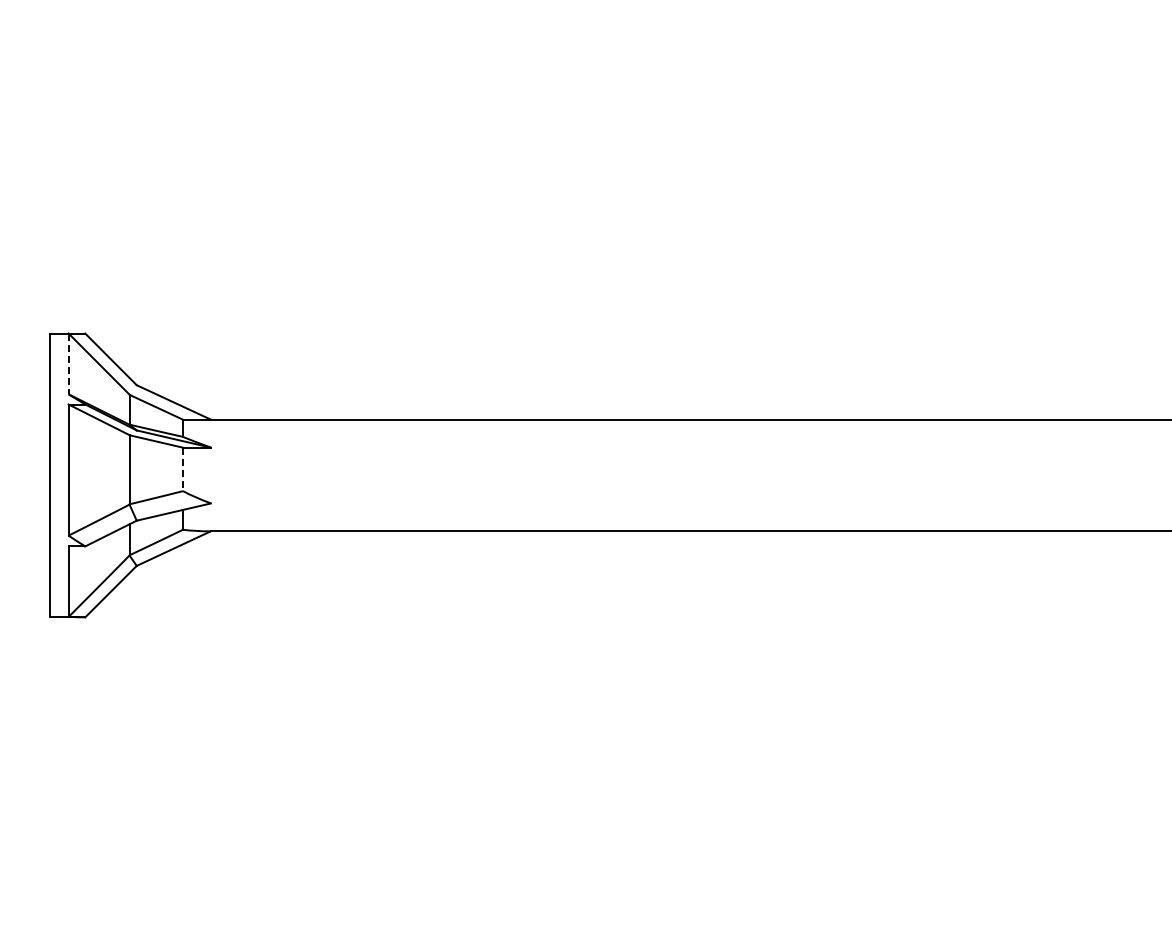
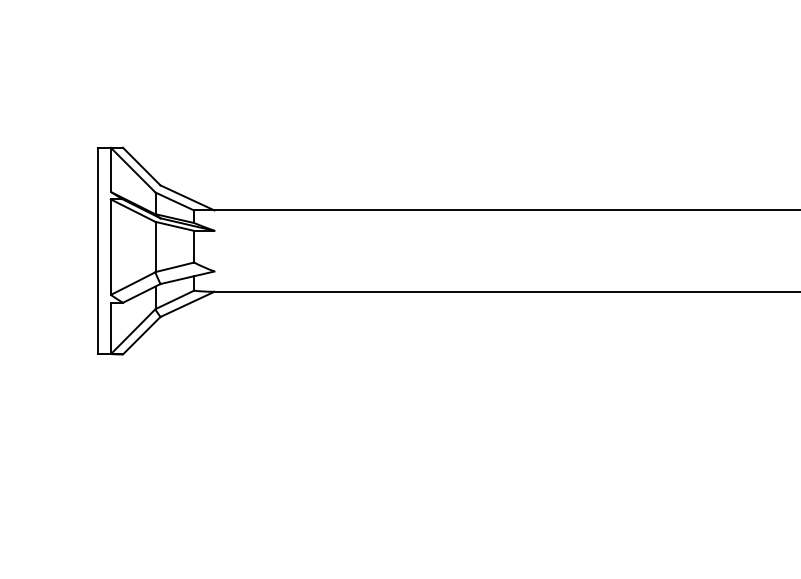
line: (68, 364) -> (110, 170), dashed -> solid
line: (182, 469) -> (193, 246), dashed -> solid

